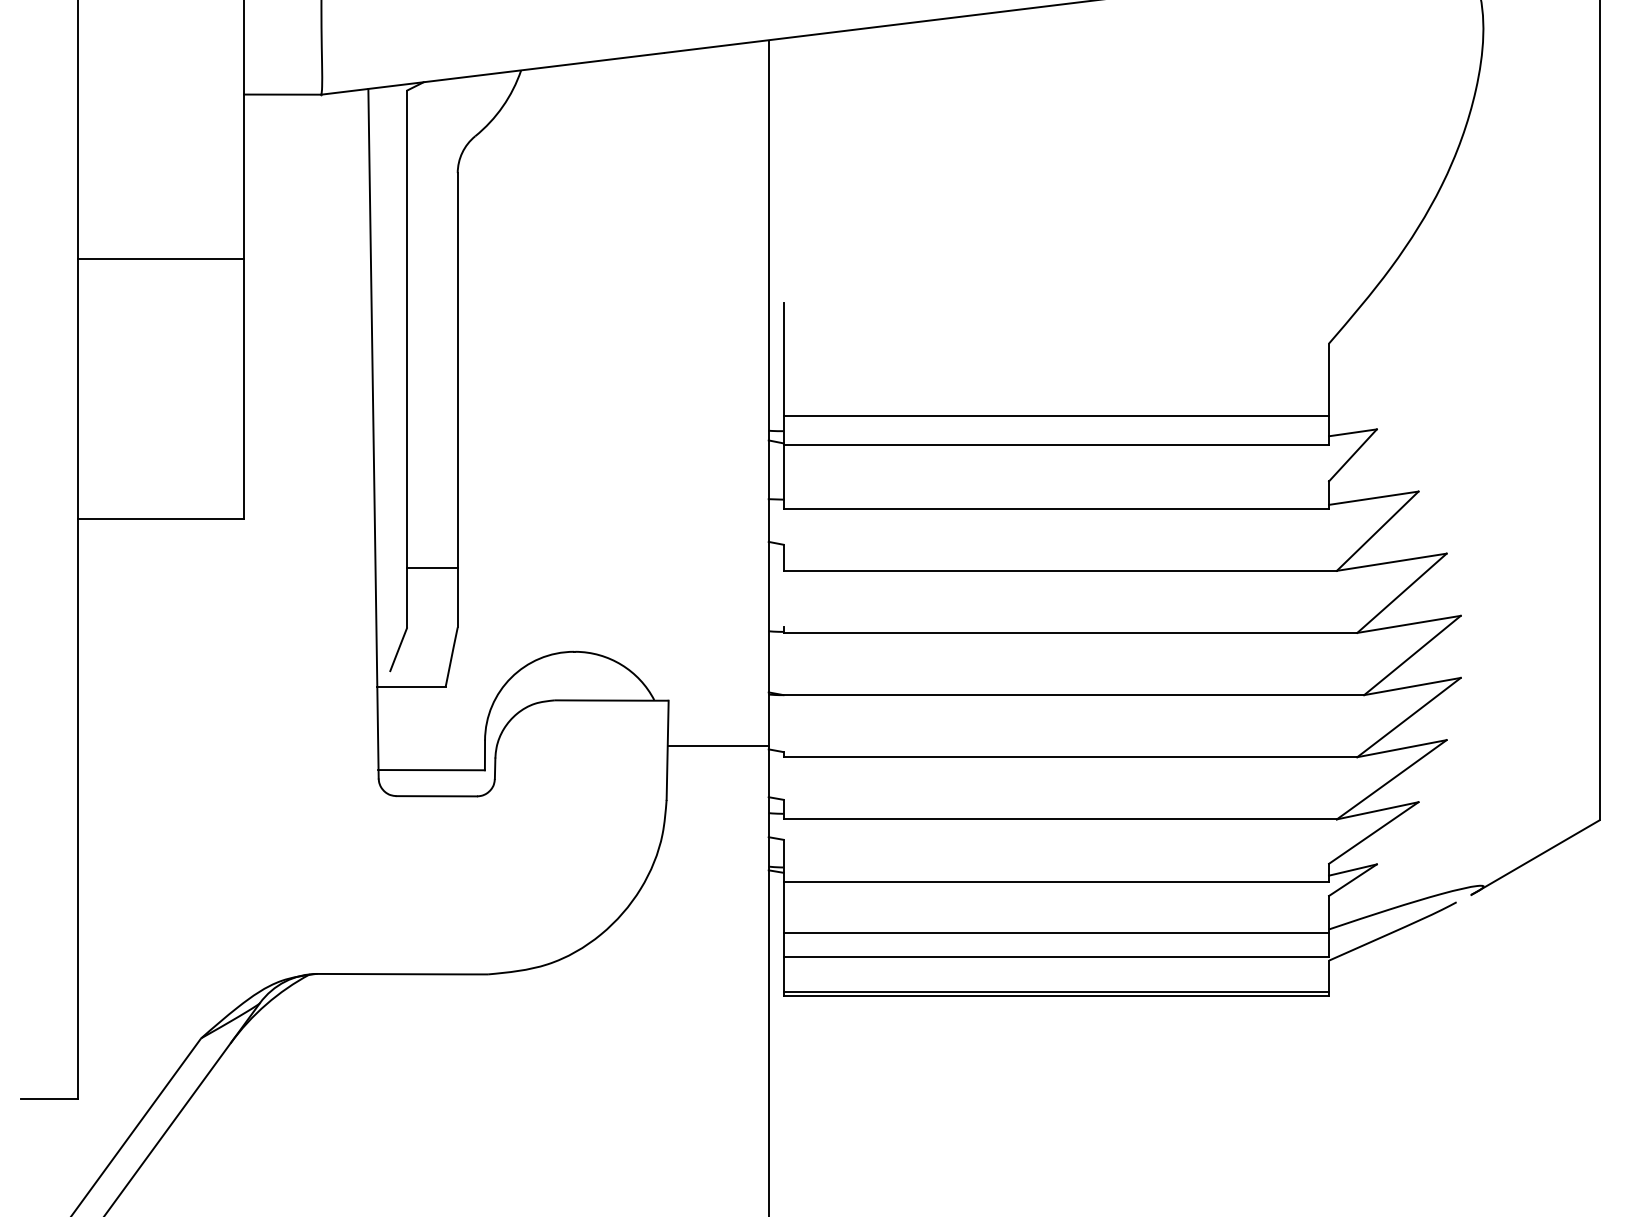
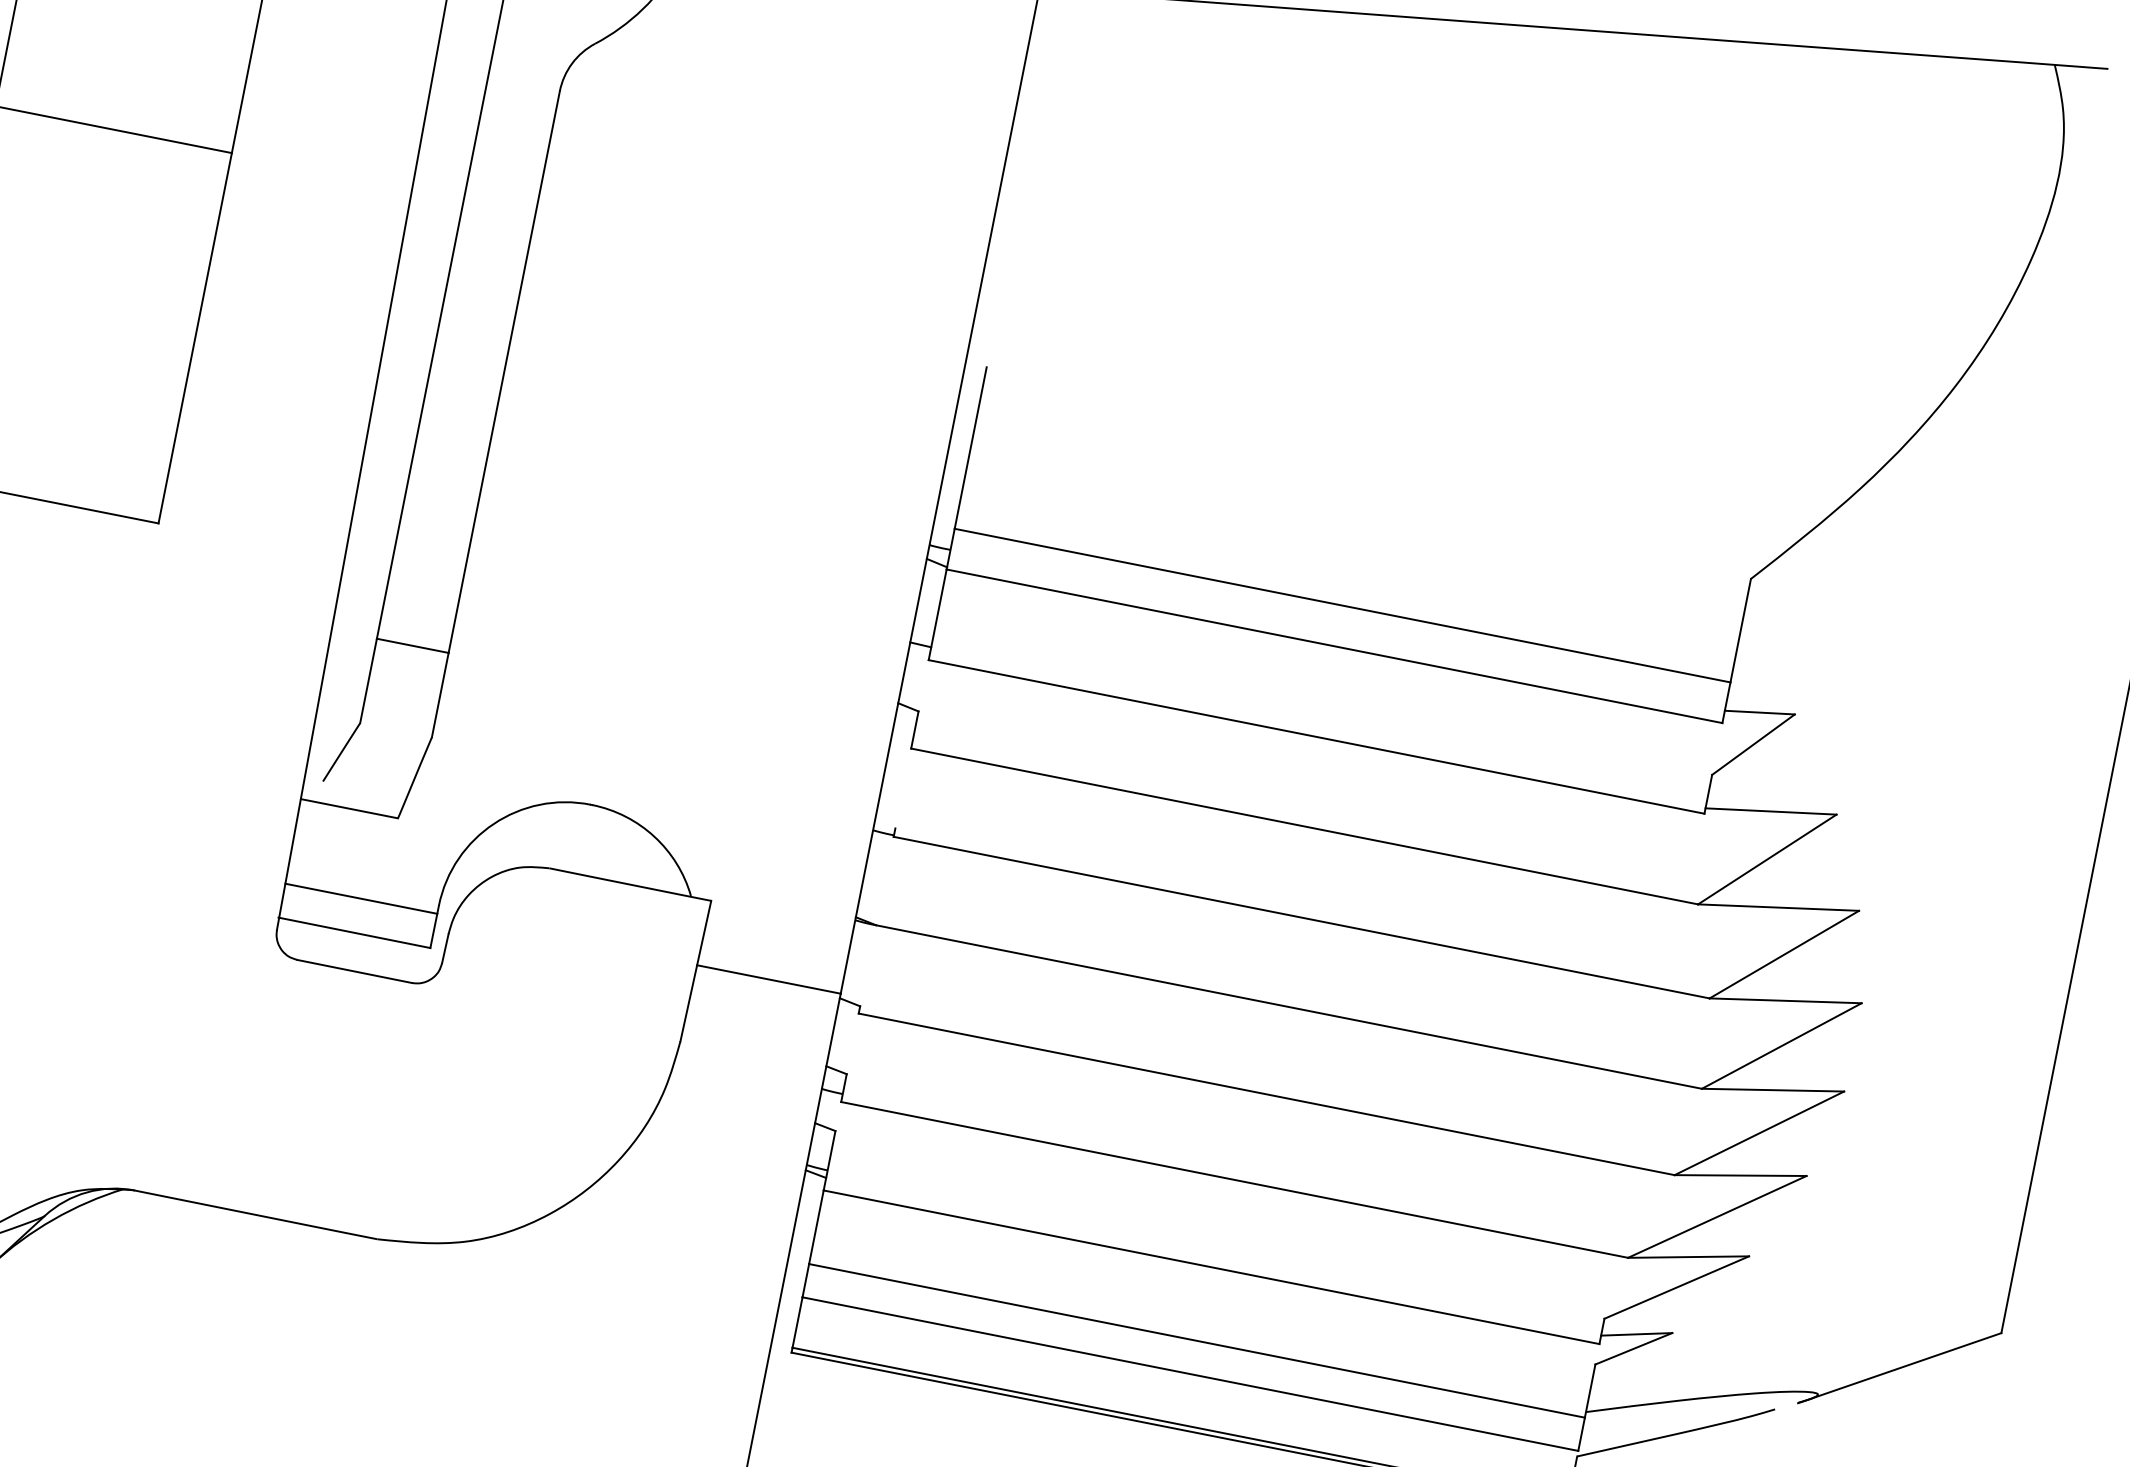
line: (431, 746) -> (361, 899), added

